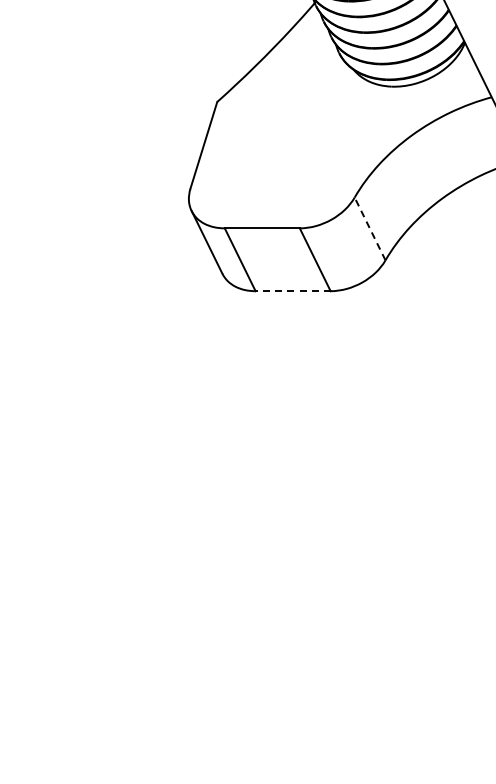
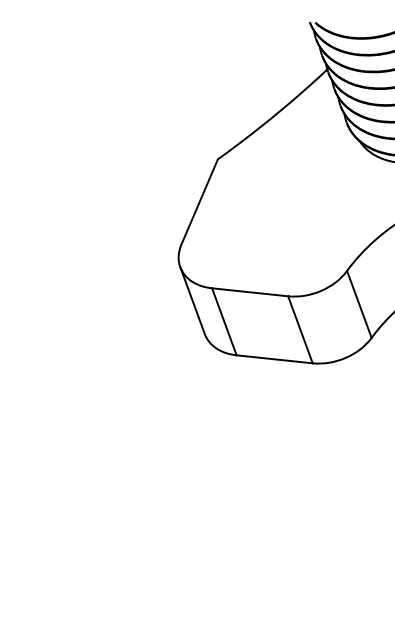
line: (370, 228) -> (359, 303), dashed -> solid
line: (293, 291) -> (275, 359), dashed -> solid

